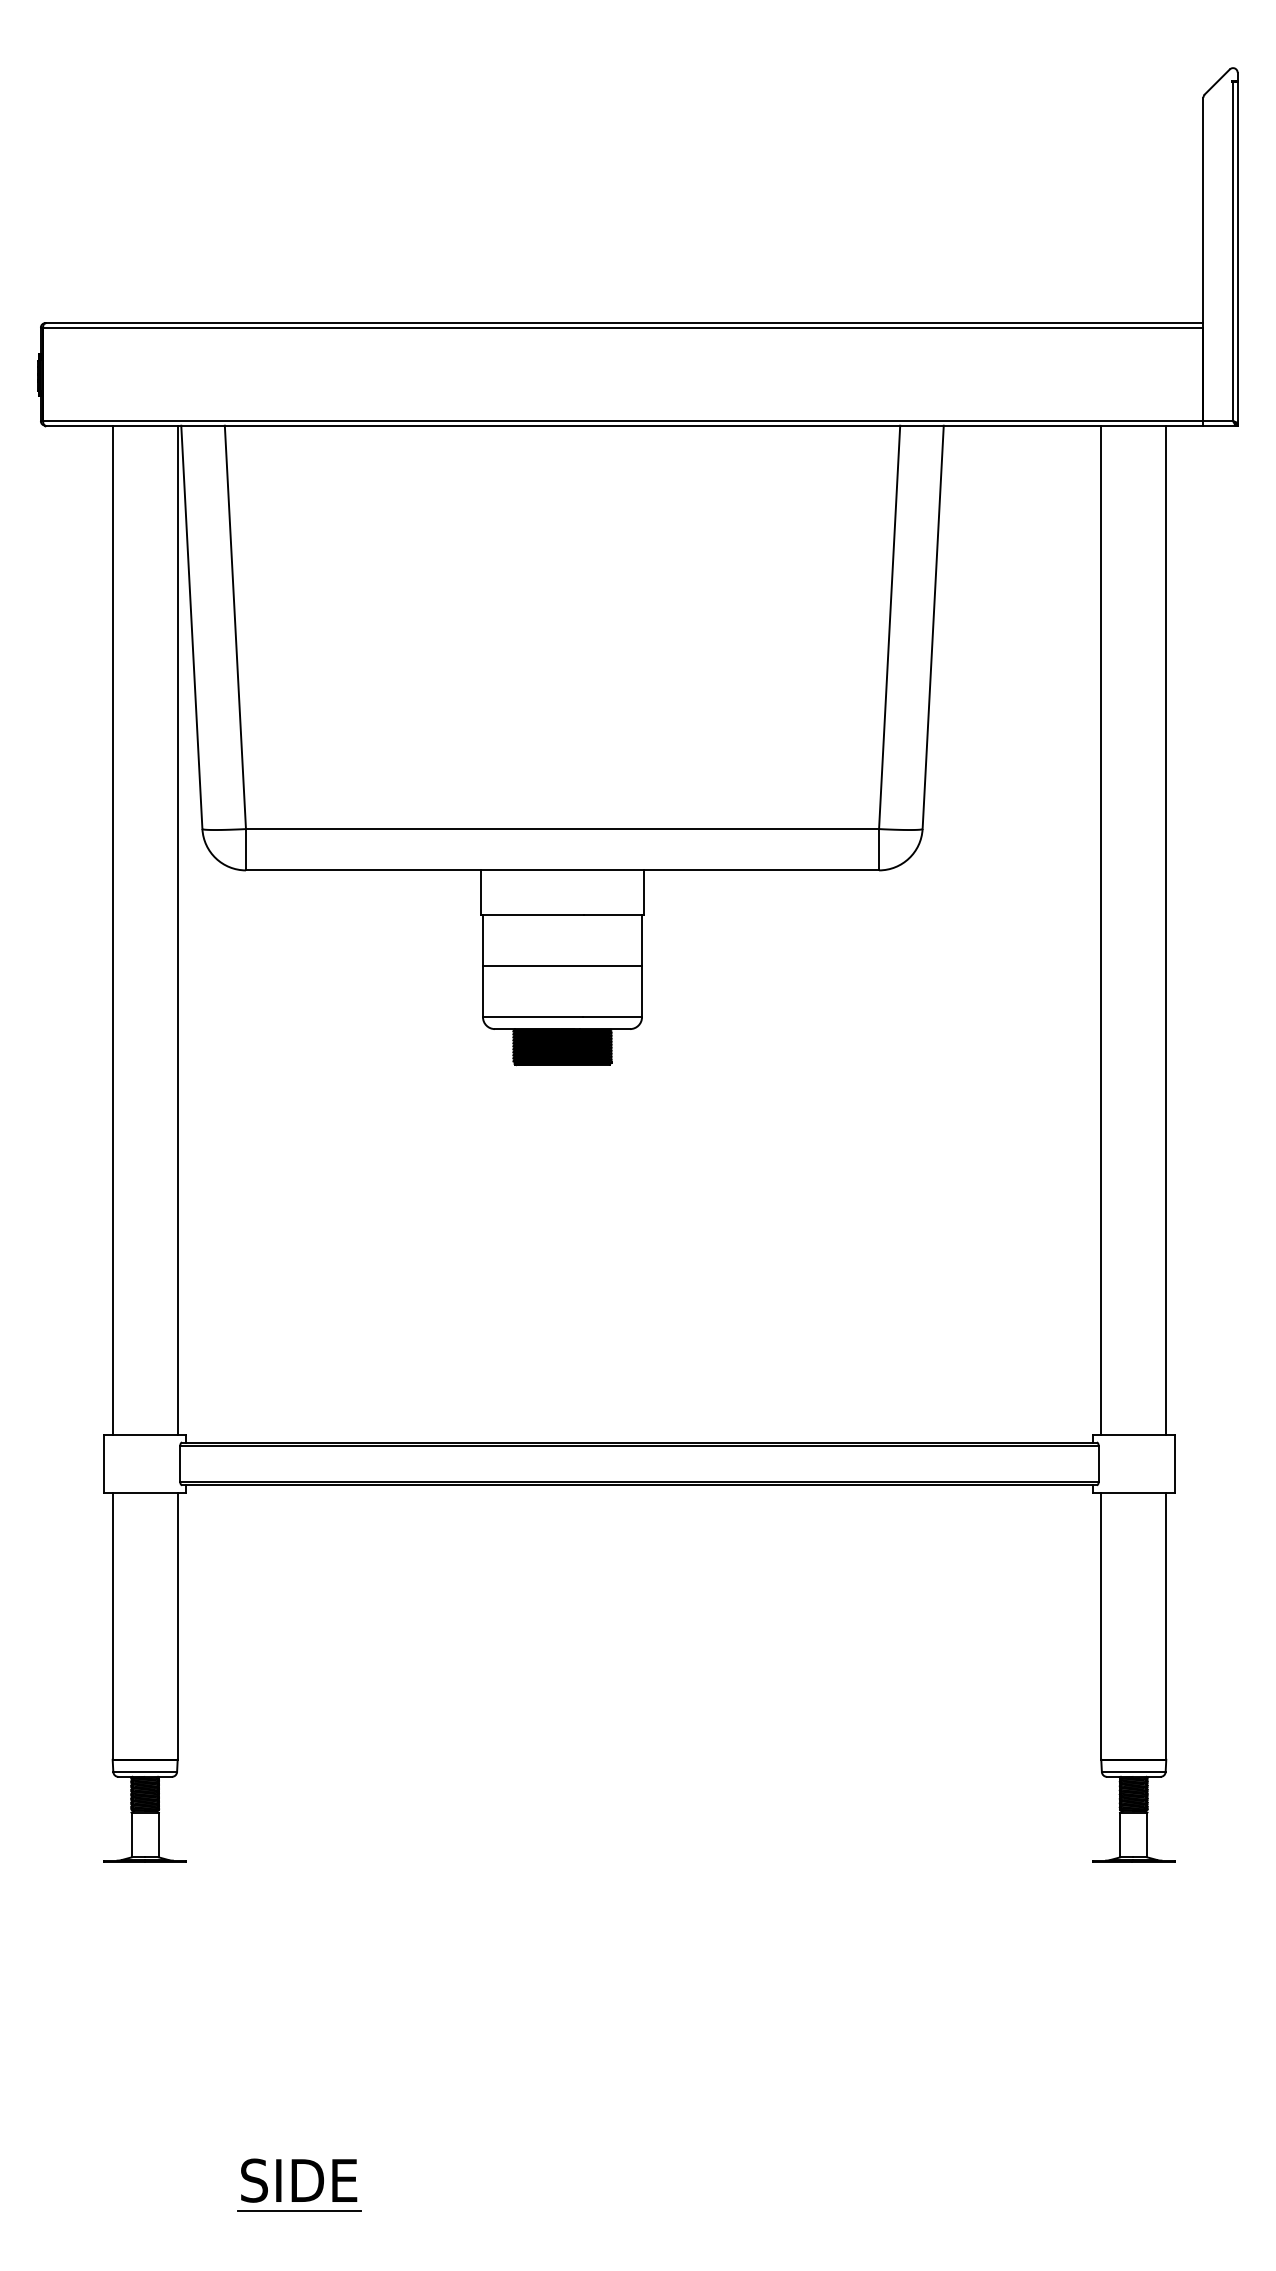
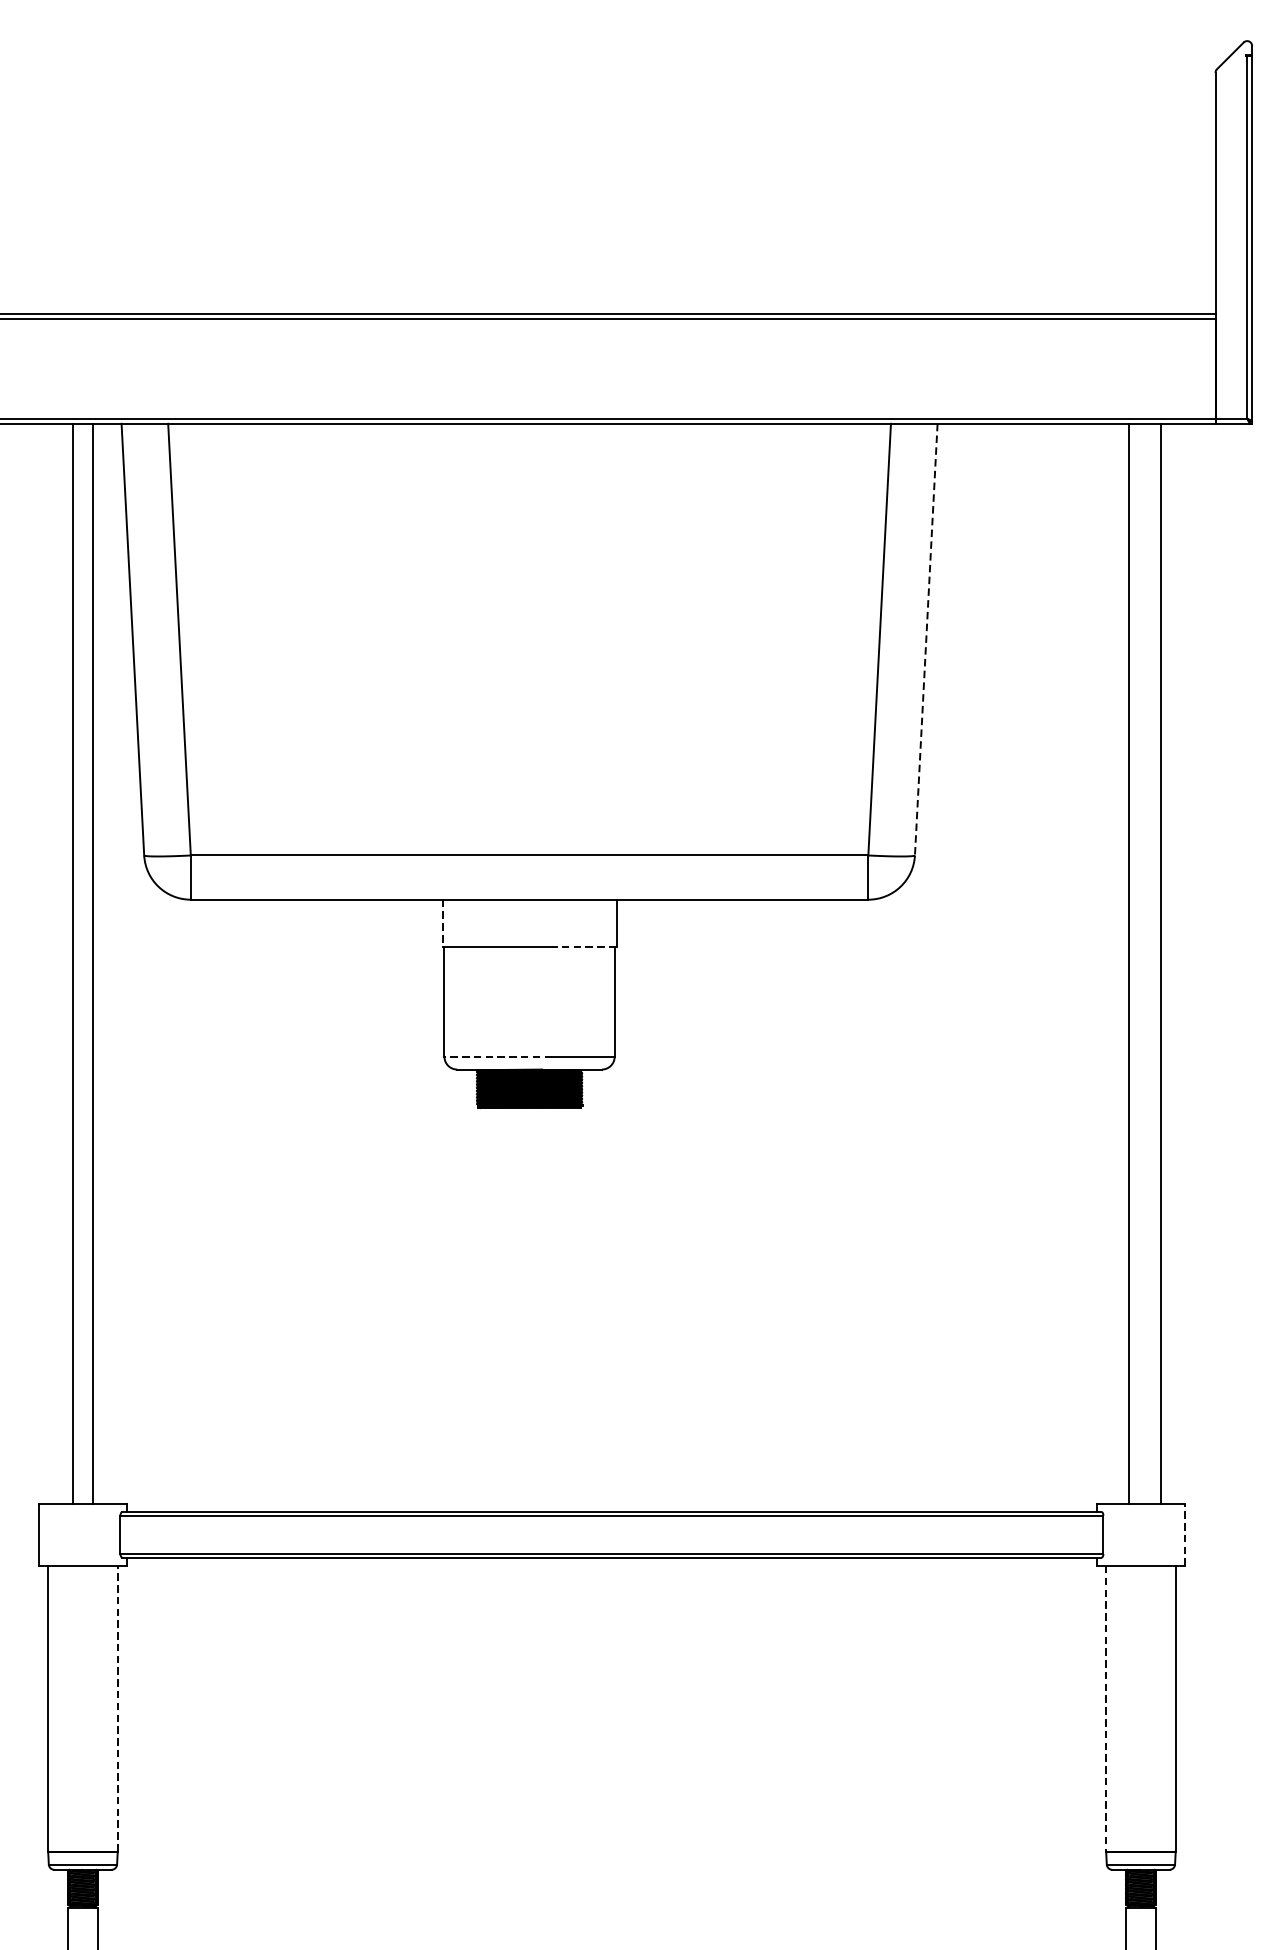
line: (933, 627) -> (926, 639), solid -> dashed
line: (481, 892) -> (442, 923), solid -> dashed
line: (613, 914) -> (584, 946), solid -> dashed
line: (112, 929) -> (92, 962), moved
line: (177, 929) -> (72, 962), moved
line: (1101, 929) -> (1160, 962), moved
line: (1166, 929) -> (1128, 962), moved
line: (562, 965) -> (529, 1001), removed
line: (532, 1017) -> (497, 1057), solid -> dashed
line: (1174, 1463) -> (1184, 1534), solid -> dashed
line: (177, 1625) -> (117, 1707), solid -> dashed
line: (1101, 1626) -> (1106, 1708), solid -> dashed

